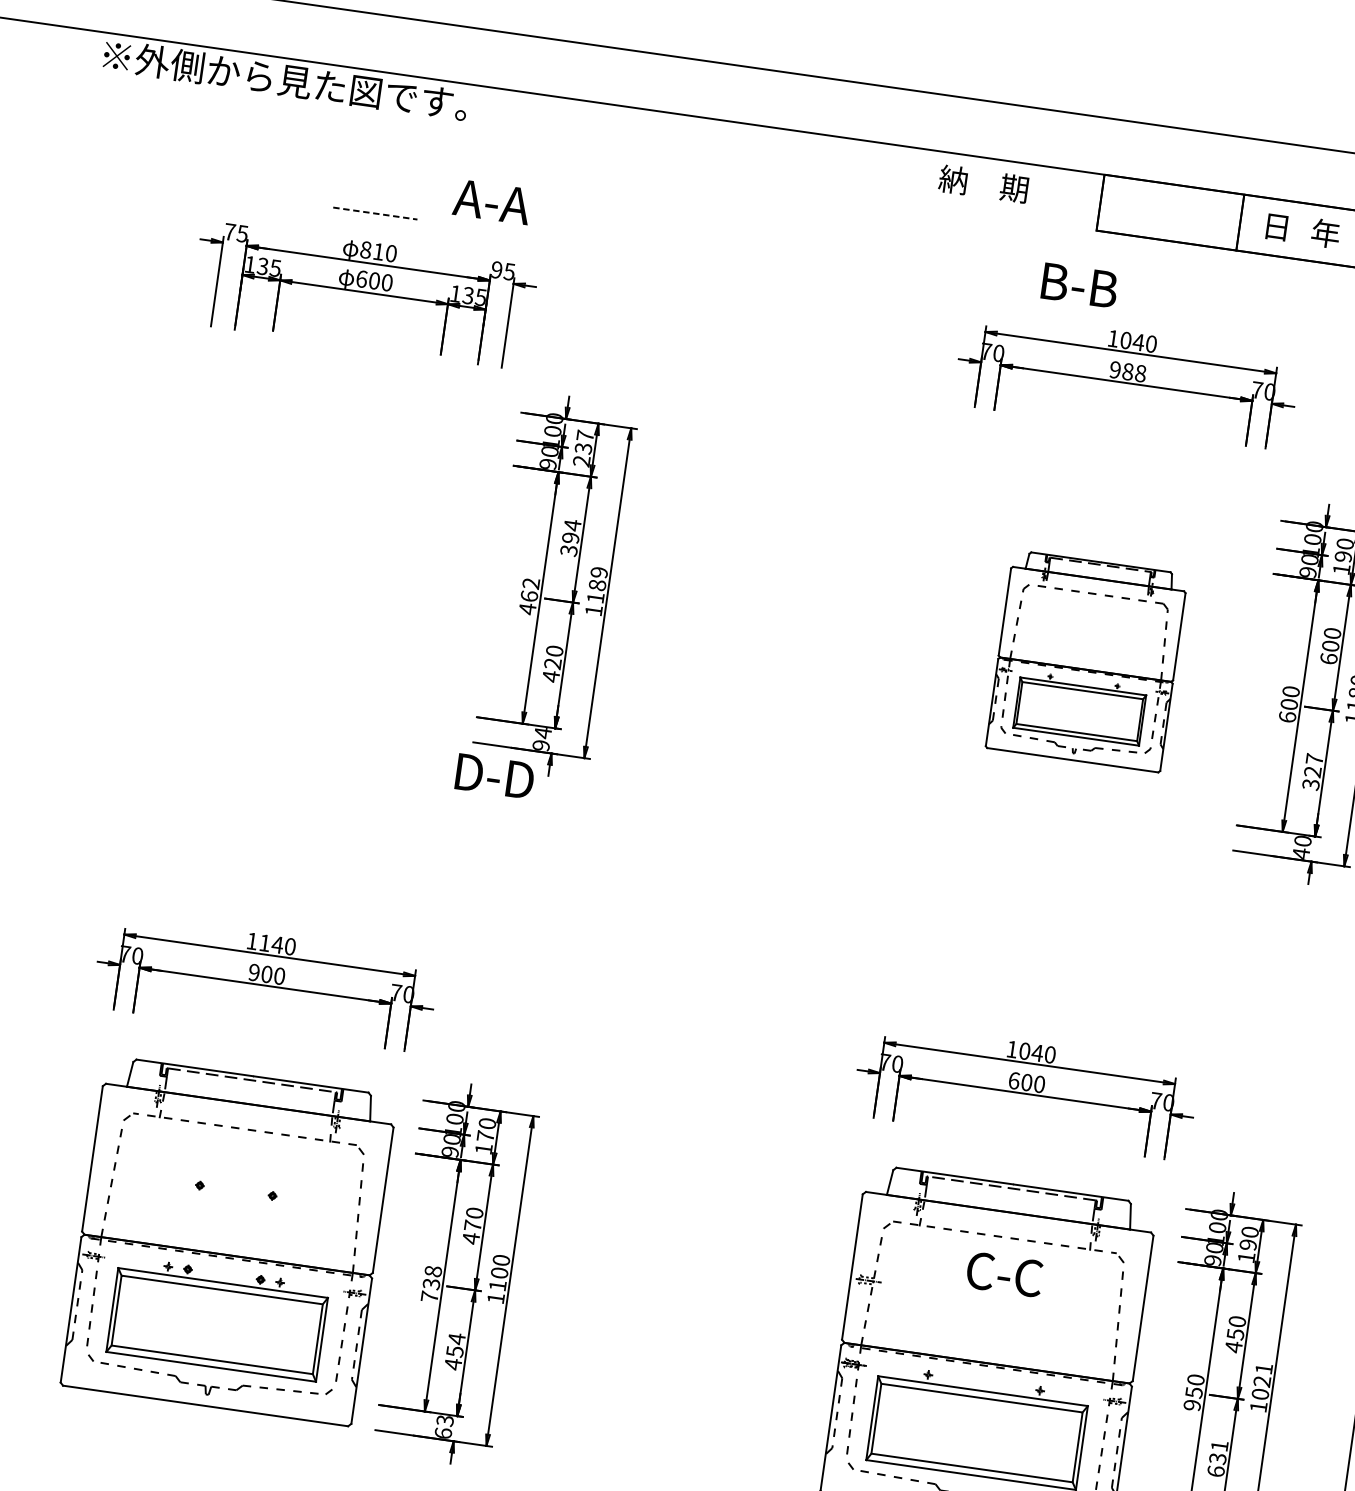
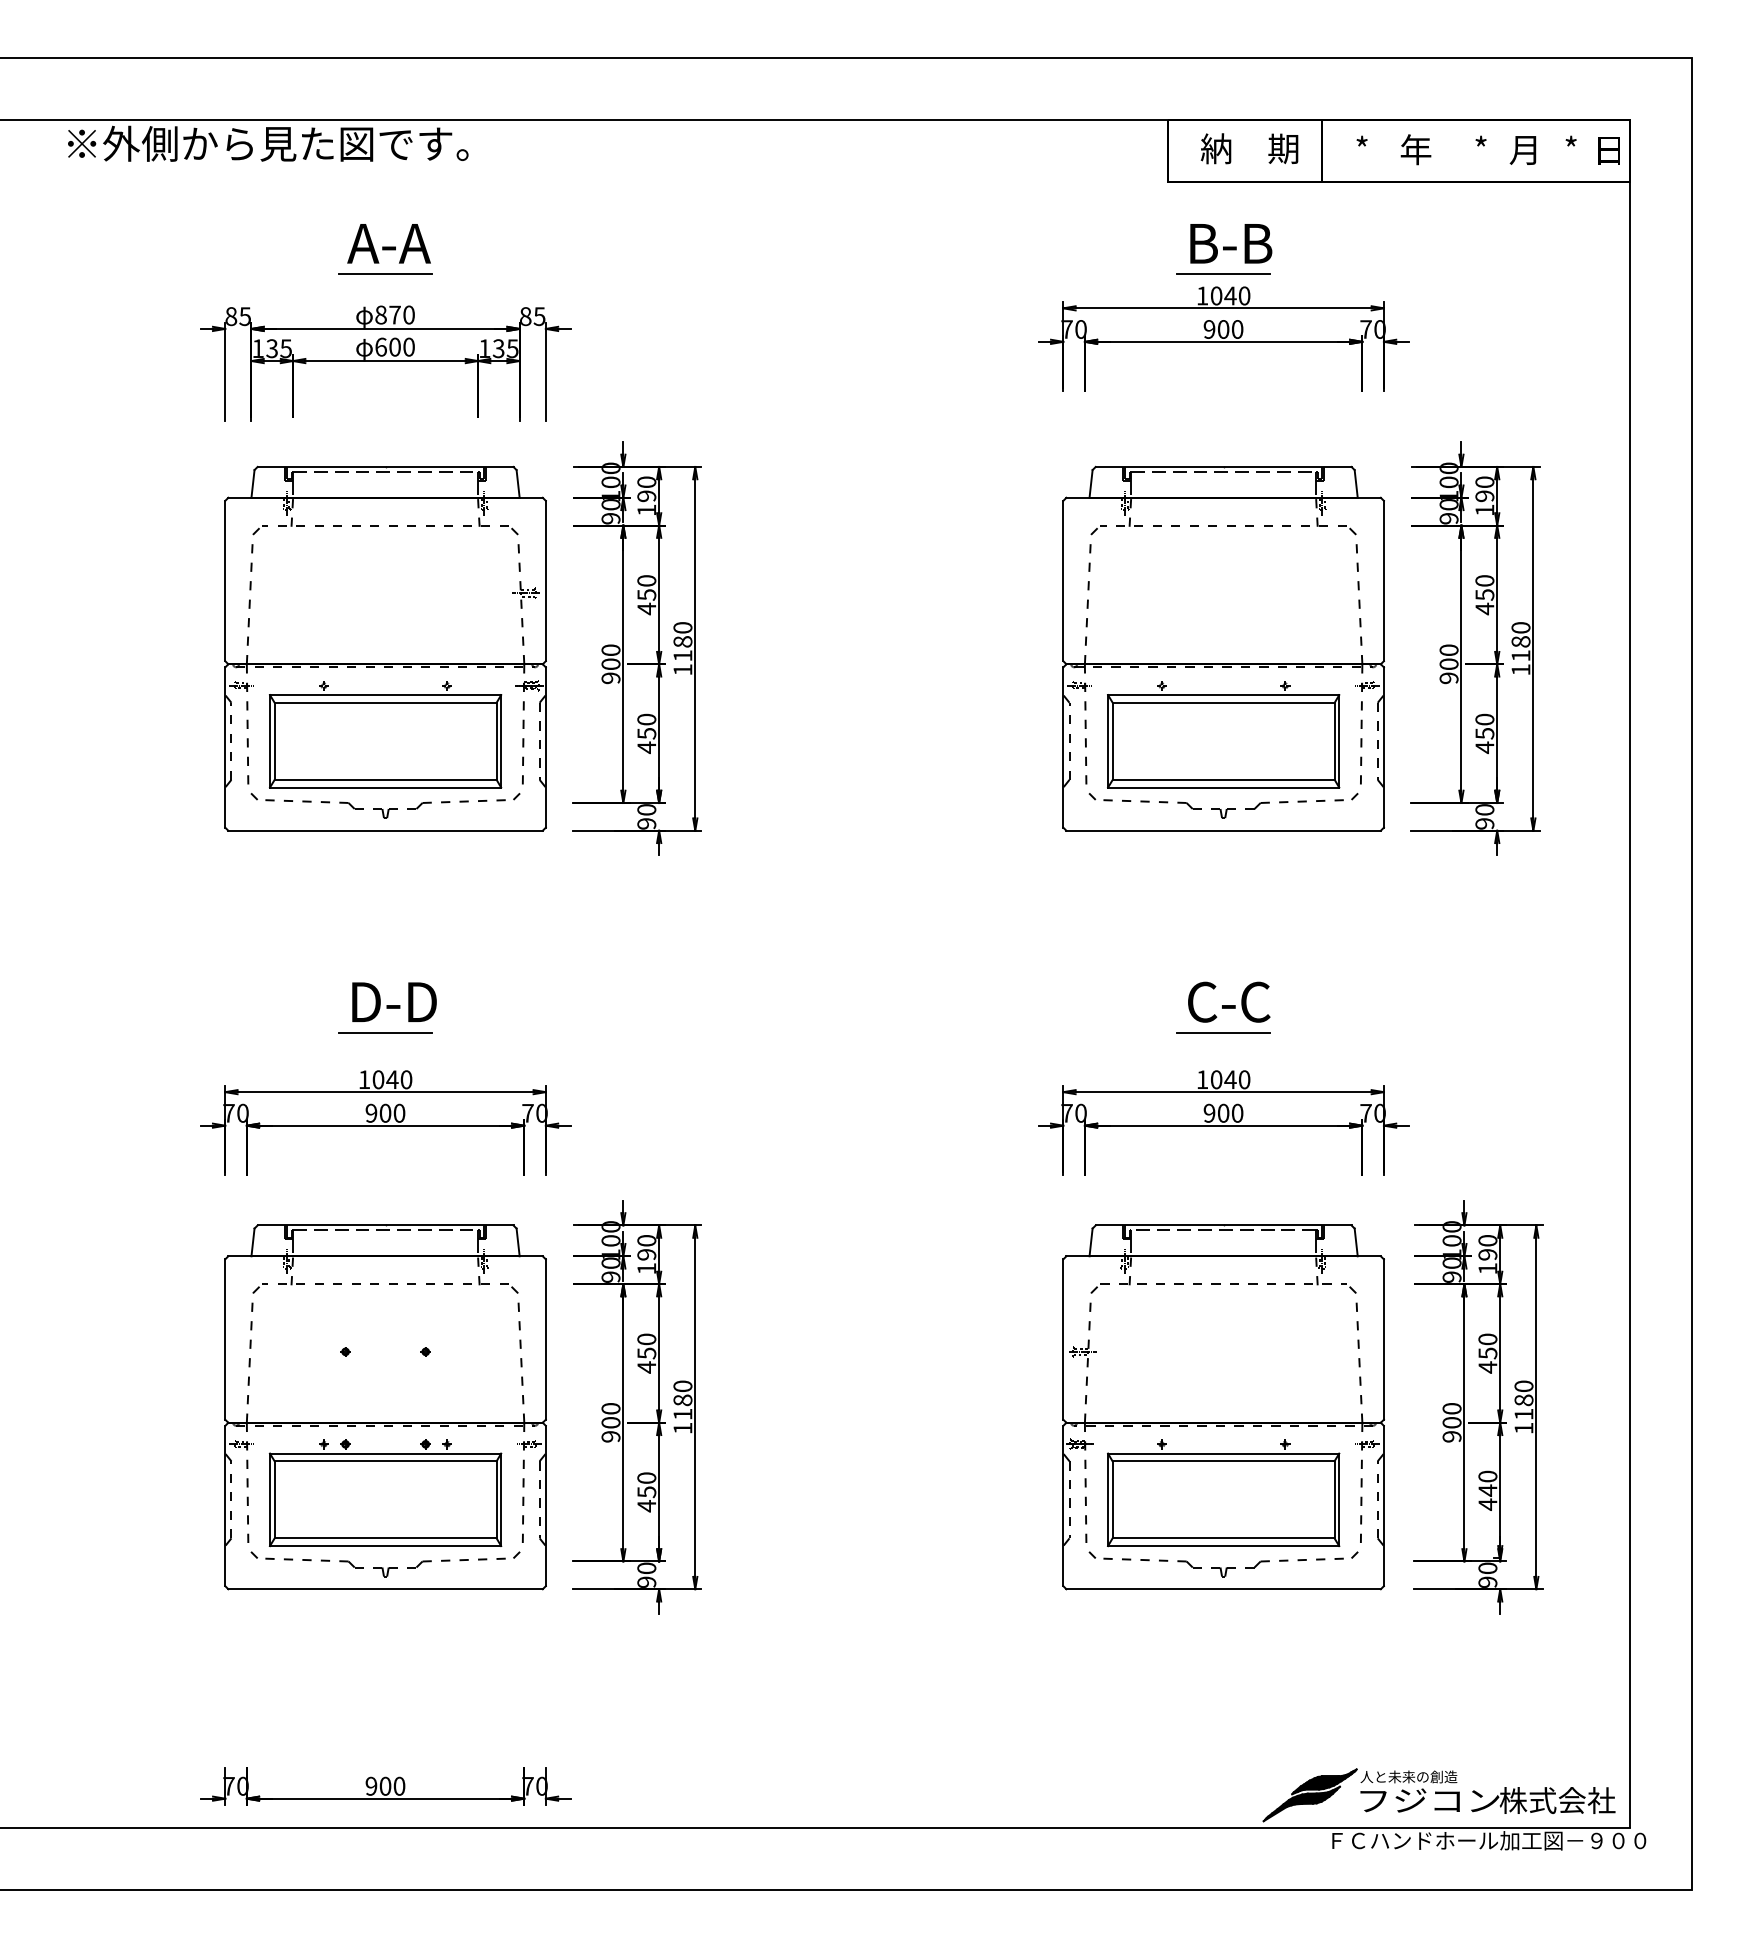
text: (983, 183) -> (1249, 148), moved
text: (491, 201) -> (388, 243), moved
line: (376, 213) -> (386, 274), dashed -> solid
text: (1276, 226) -> (1361, 149), 日 -> *
text: (230, 232) -> (231, 316), 75 -> 85
text: (378, 251) -> (394, 314), 810 -> 870
text: (496, 269) -> (525, 316), 95 -> 85
text: (1080, 285) -> (1231, 243), moved
line: (1135, 321) -> (1223, 274), added
text: (1134, 372) -> (1230, 329), 988 -> 900
text: (583, 448) -> (646, 496), 237 -> 190
text: (570, 537) -> (646, 594), 394 -> 450
part: (326, 552) -> (385, 648), added
text: (598, 572) -> (682, 627), 1189 -> 1180
text: (528, 596) -> (610, 664), 462 -> 900
text: (1329, 653) -> (1484, 602), 600 -> 450
part: (1086, 661) -> (1223, 648), size x1.67
text: (552, 663) -> (646, 733), 420 -> 450
text: (1286, 717) -> (1448, 678), 600 -> 900
text: (542, 733) -> (646, 810), 94 -> 90
text: (1312, 771) -> (1484, 733), 327 -> 450
text: (495, 775) -> (394, 1001), moved
text: (1300, 853) -> (1484, 823), 40 -> 90
line: (277, 901) -> (385, 1032), added
text: (264, 942) -> (378, 1079), 1140 -> 1040
line: (1037, 1009) -> (1223, 1032), added
text: (1014, 1080) -> (1209, 1112), 600 -> 900
text: (485, 1136) -> (646, 1254), 170 -> 190
text: (472, 1225) -> (646, 1353), 470 -> 450
text: (500, 1273) -> (683, 1400), 1100 -> 1180
text: (1005, 1273) -> (1229, 1001), moved
text: (431, 1283) -> (610, 1422), 738 -> 900
text: (456, 1339) -> (646, 1478), 454 -> 450
text: (1261, 1380) -> (1523, 1399), 1021 -> 1180
text: (1193, 1392) -> (1451, 1422), 950 -> 900
text: (444, 1426) -> (646, 1574), 63 -> 90
text: (1217, 1458) -> (1487, 1490), 631 -> 440

